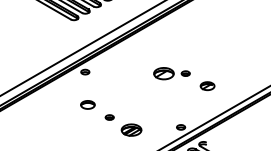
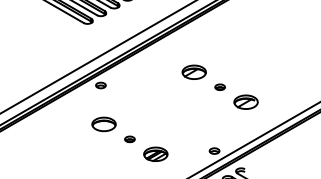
part: (163, 72) -> (193, 71), moved
part: (207, 85) -> (245, 101), size x1.43
part: (87, 104) -> (103, 124), size x1.43

